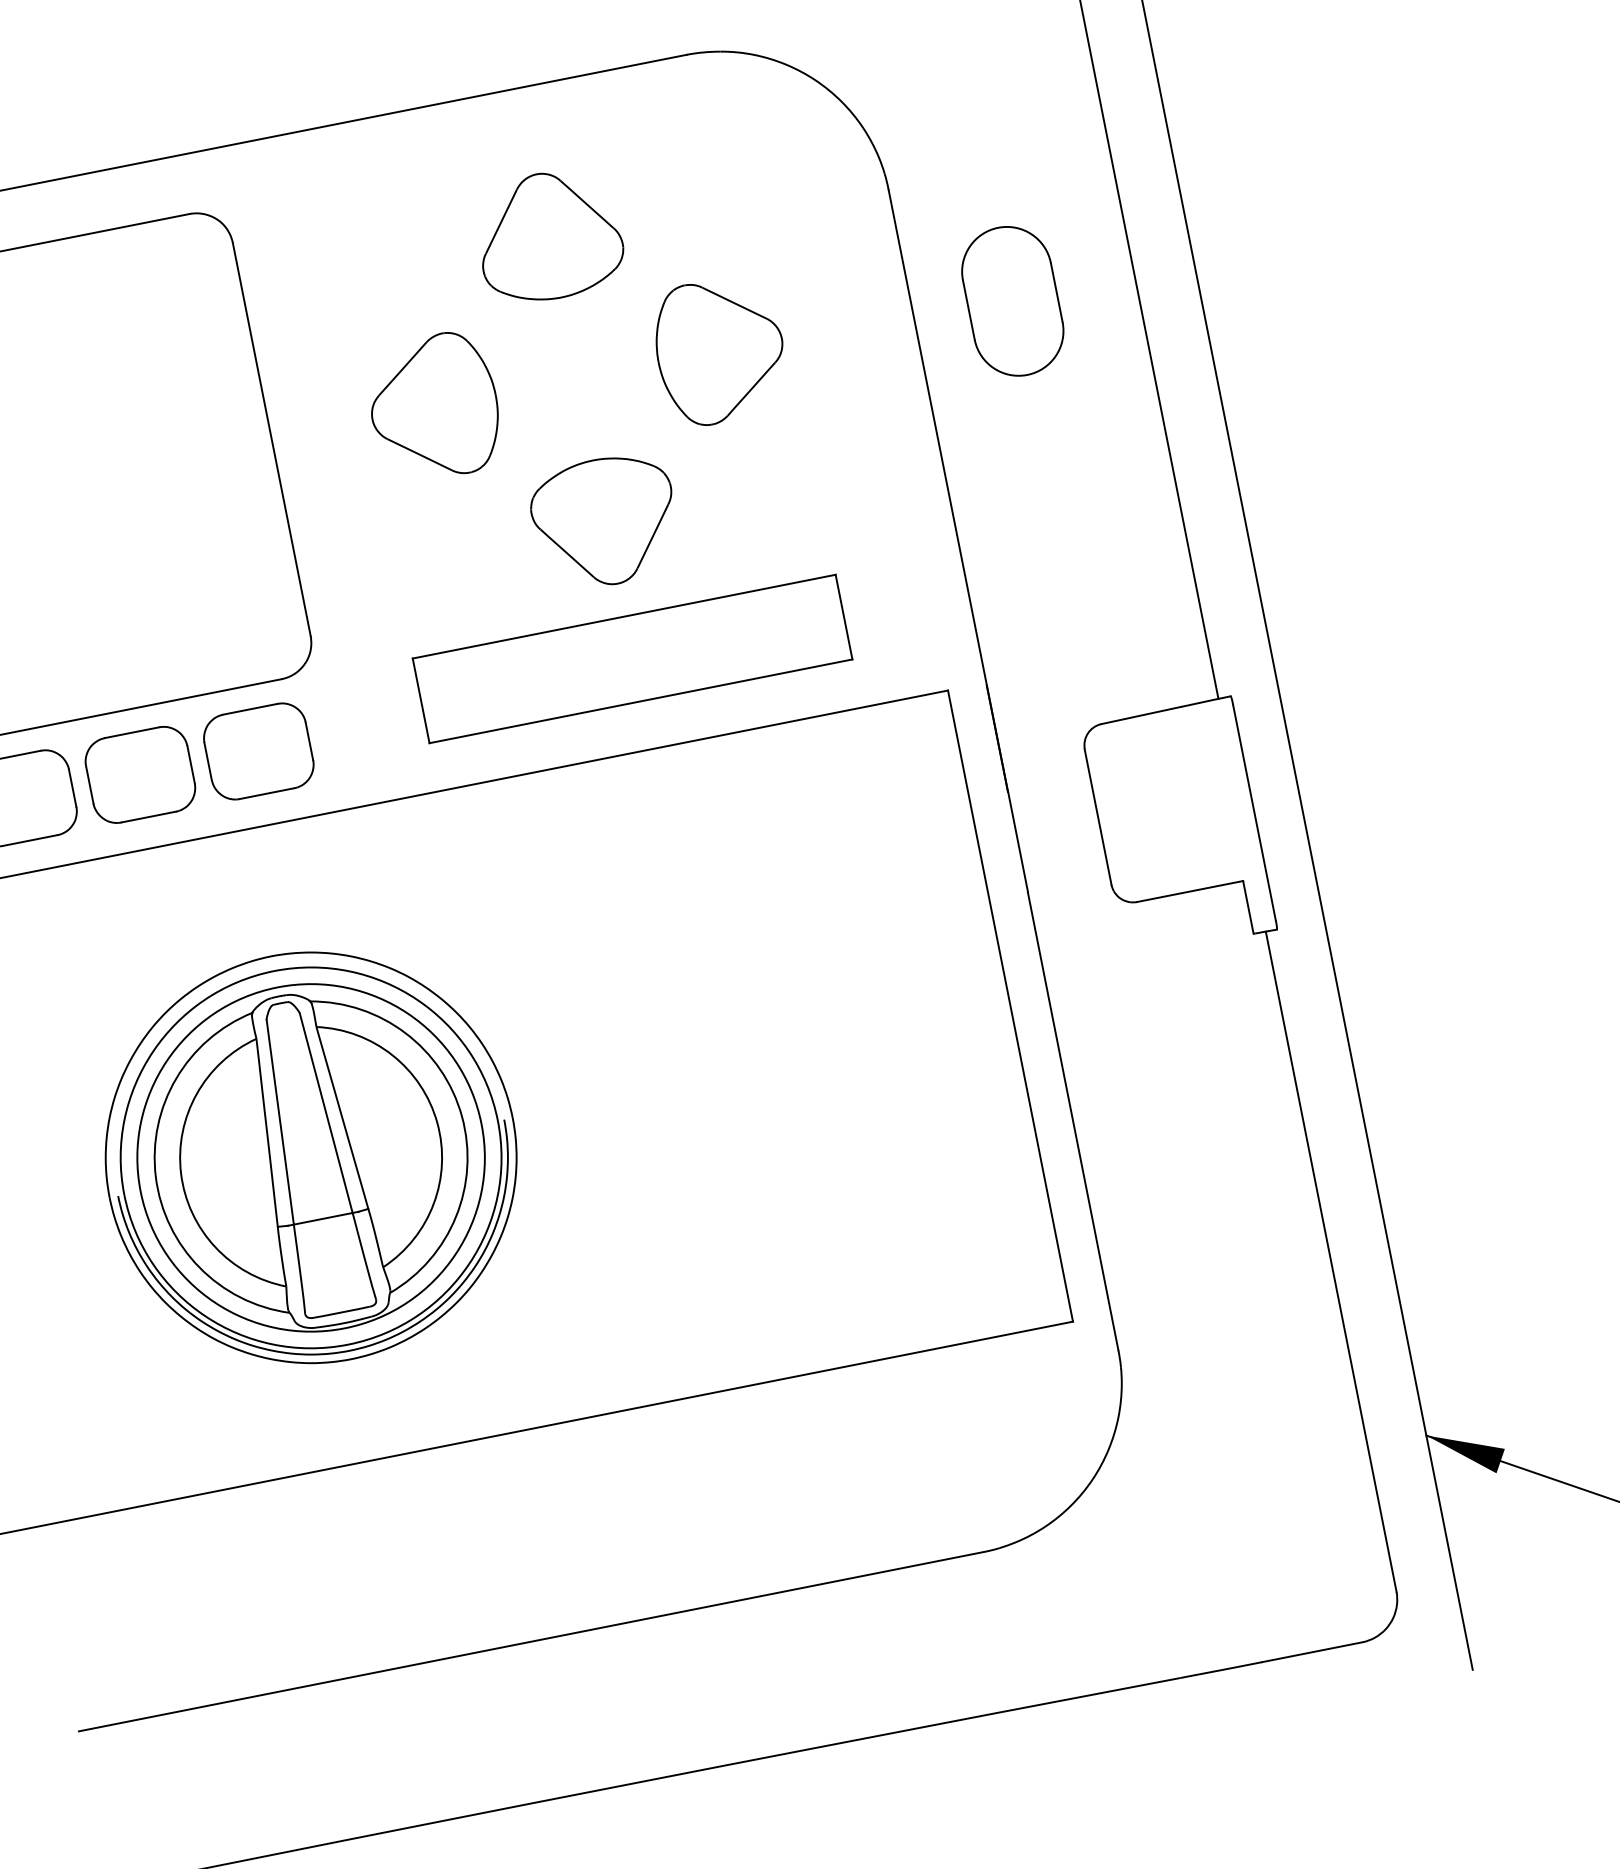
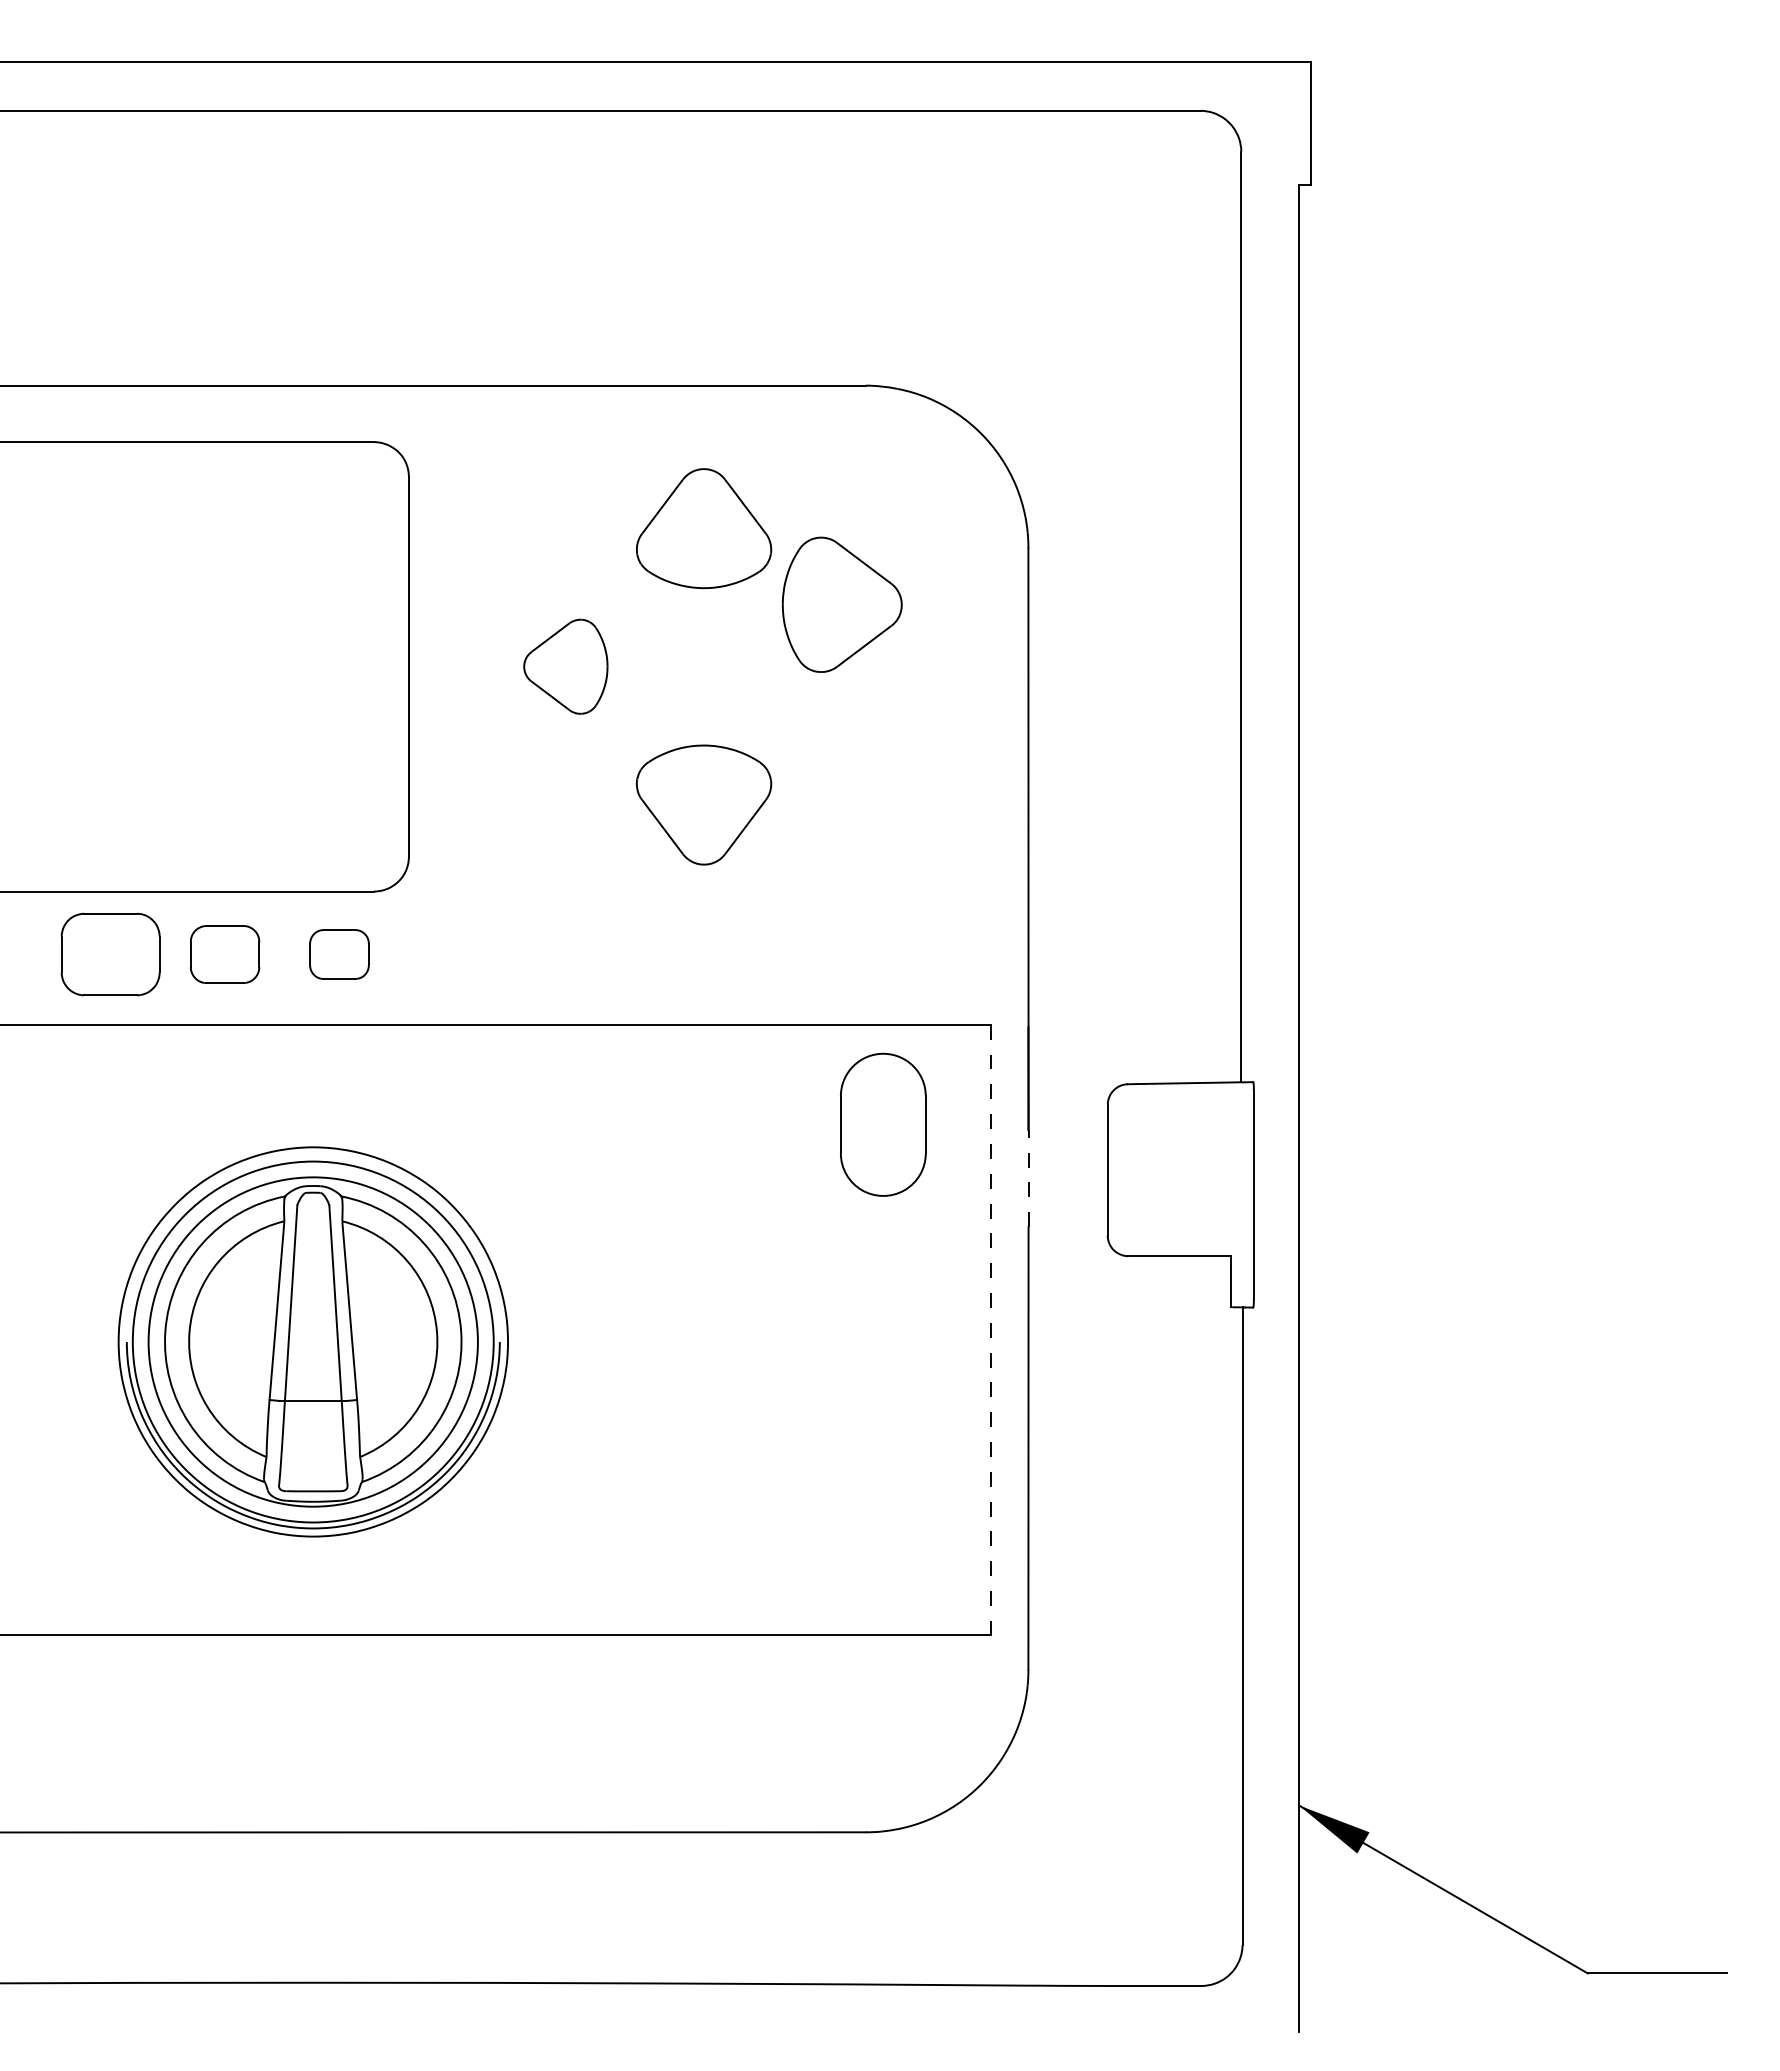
part: (1012, 300) -> (883, 1124), moved
part: (719, 350) -> (841, 604), moved
part: (433, 407) -> (565, 666), size x0.7
part: (631, 658) -> (703, 936), removed
part: (258, 751) -> (339, 954), size x0.6
part: (139, 774) -> (224, 954), size x0.7
line: (1017, 842) -> (1028, 1178), solid -> dashed
line: (1010, 1005) -> (991, 1329), solid -> dashed

